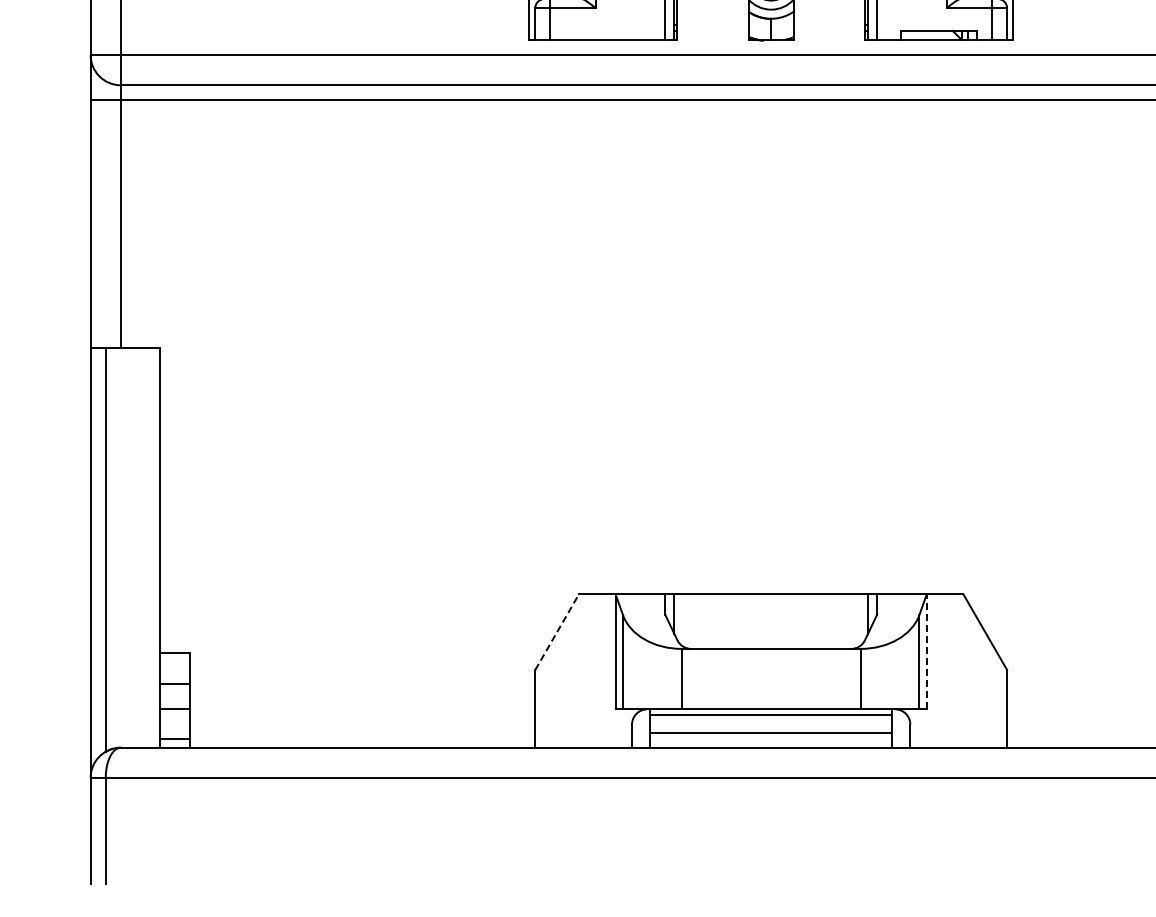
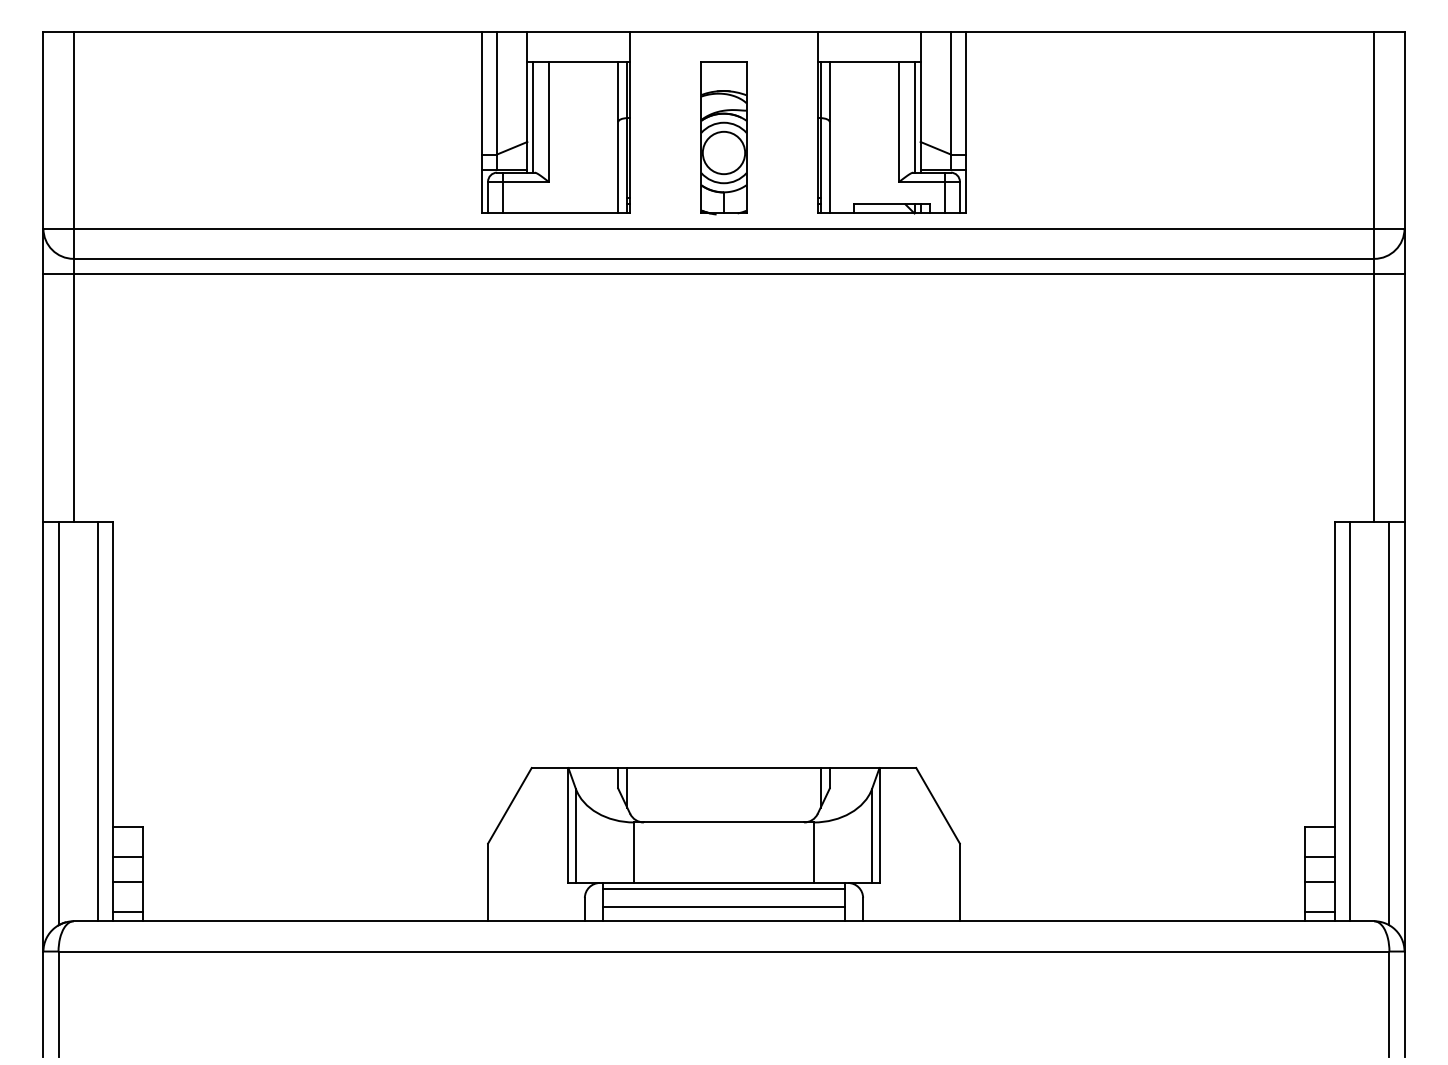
line: (144, 547) -> (97, 721), added
line: (556, 631) -> (509, 805), dashed -> solid
line: (926, 650) -> (879, 824), dashed -> solid

